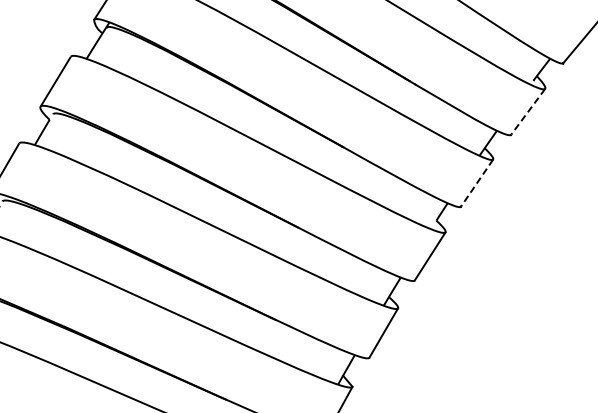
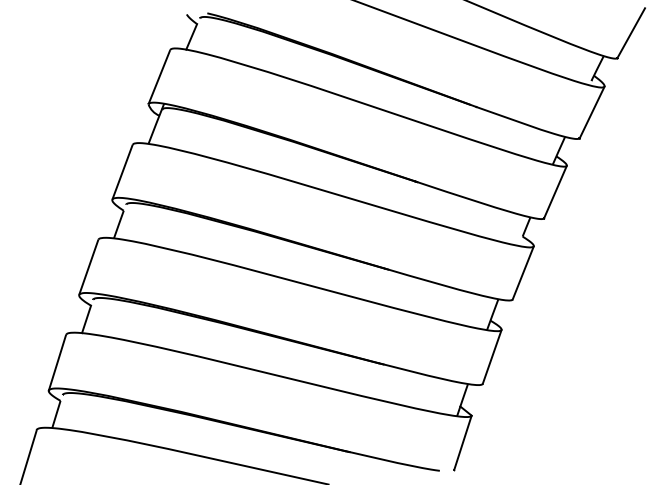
line: (527, 111) -> (591, 112), dashed -> solid
line: (477, 183) -> (555, 192), dashed -> solid

